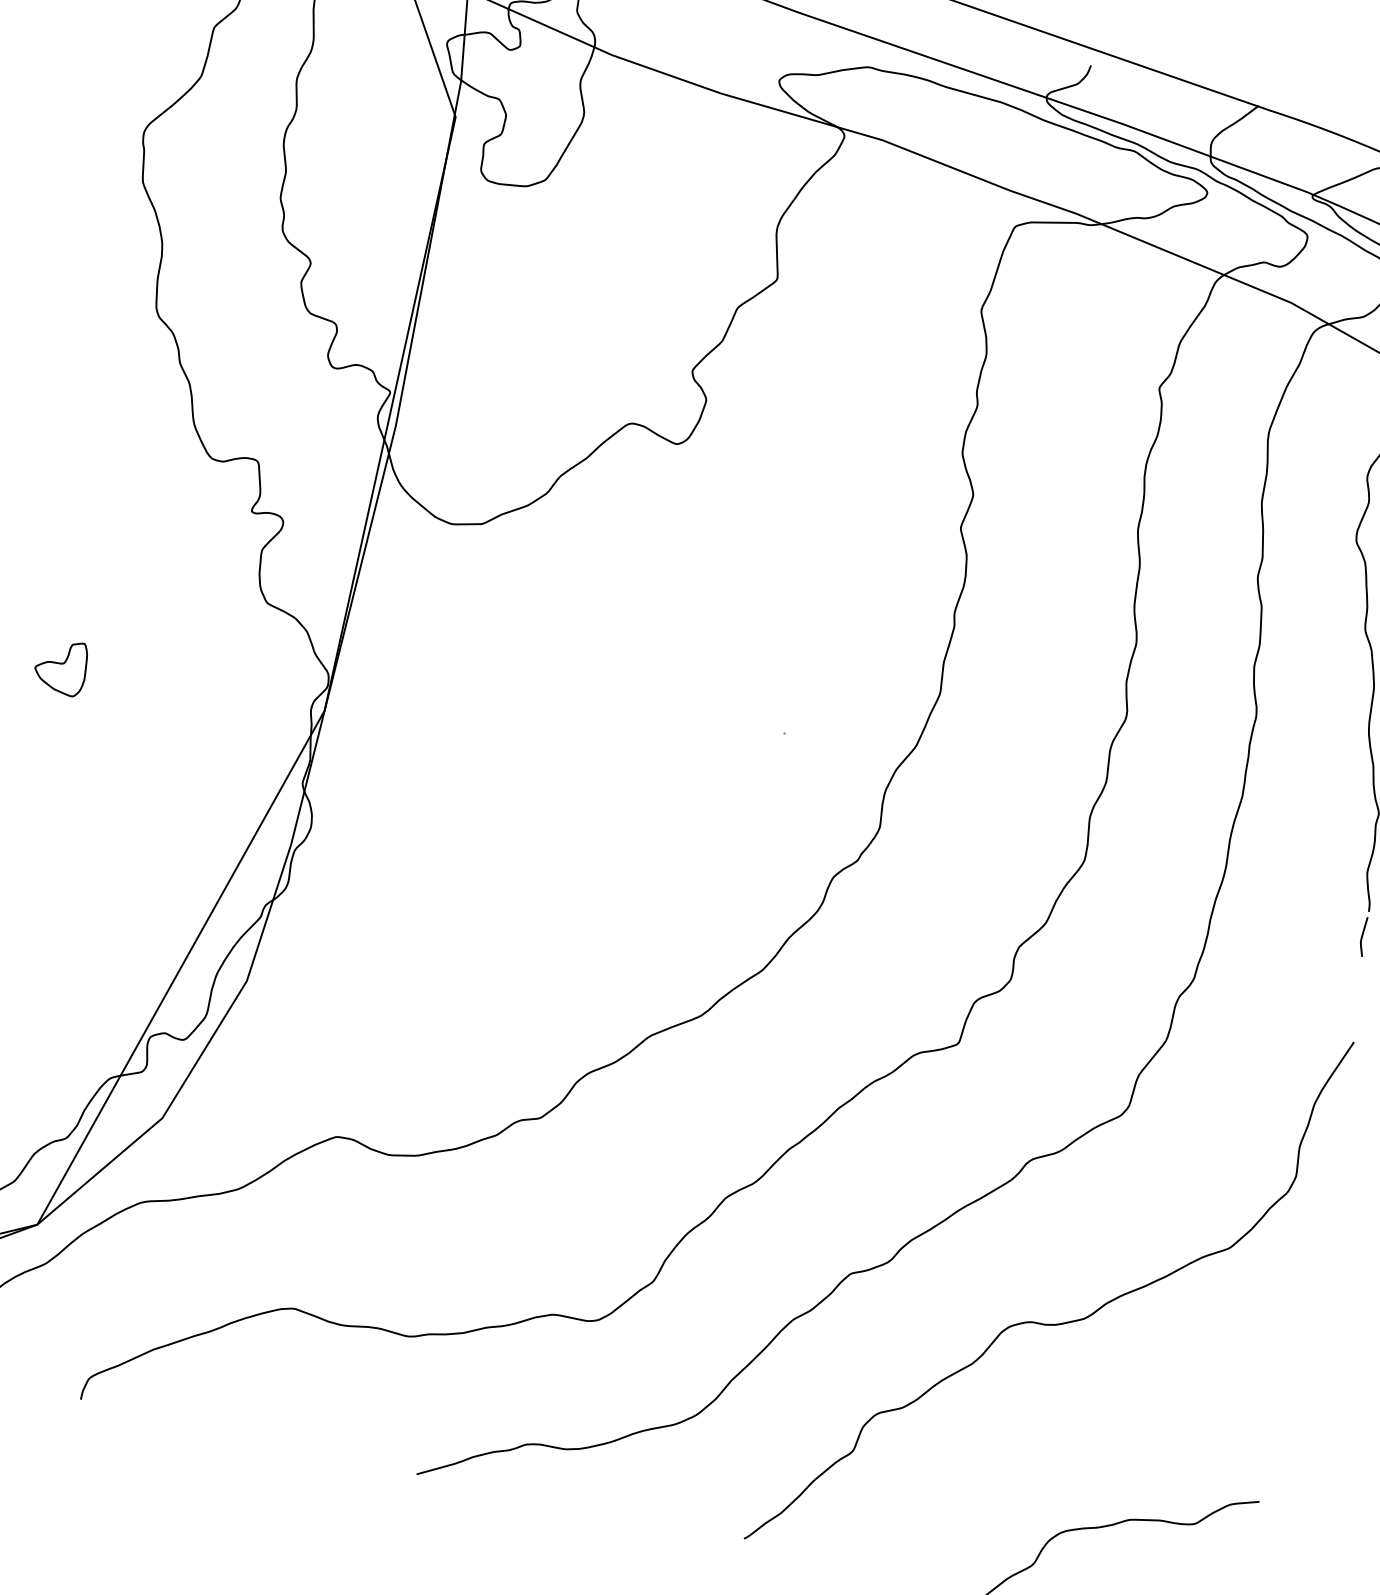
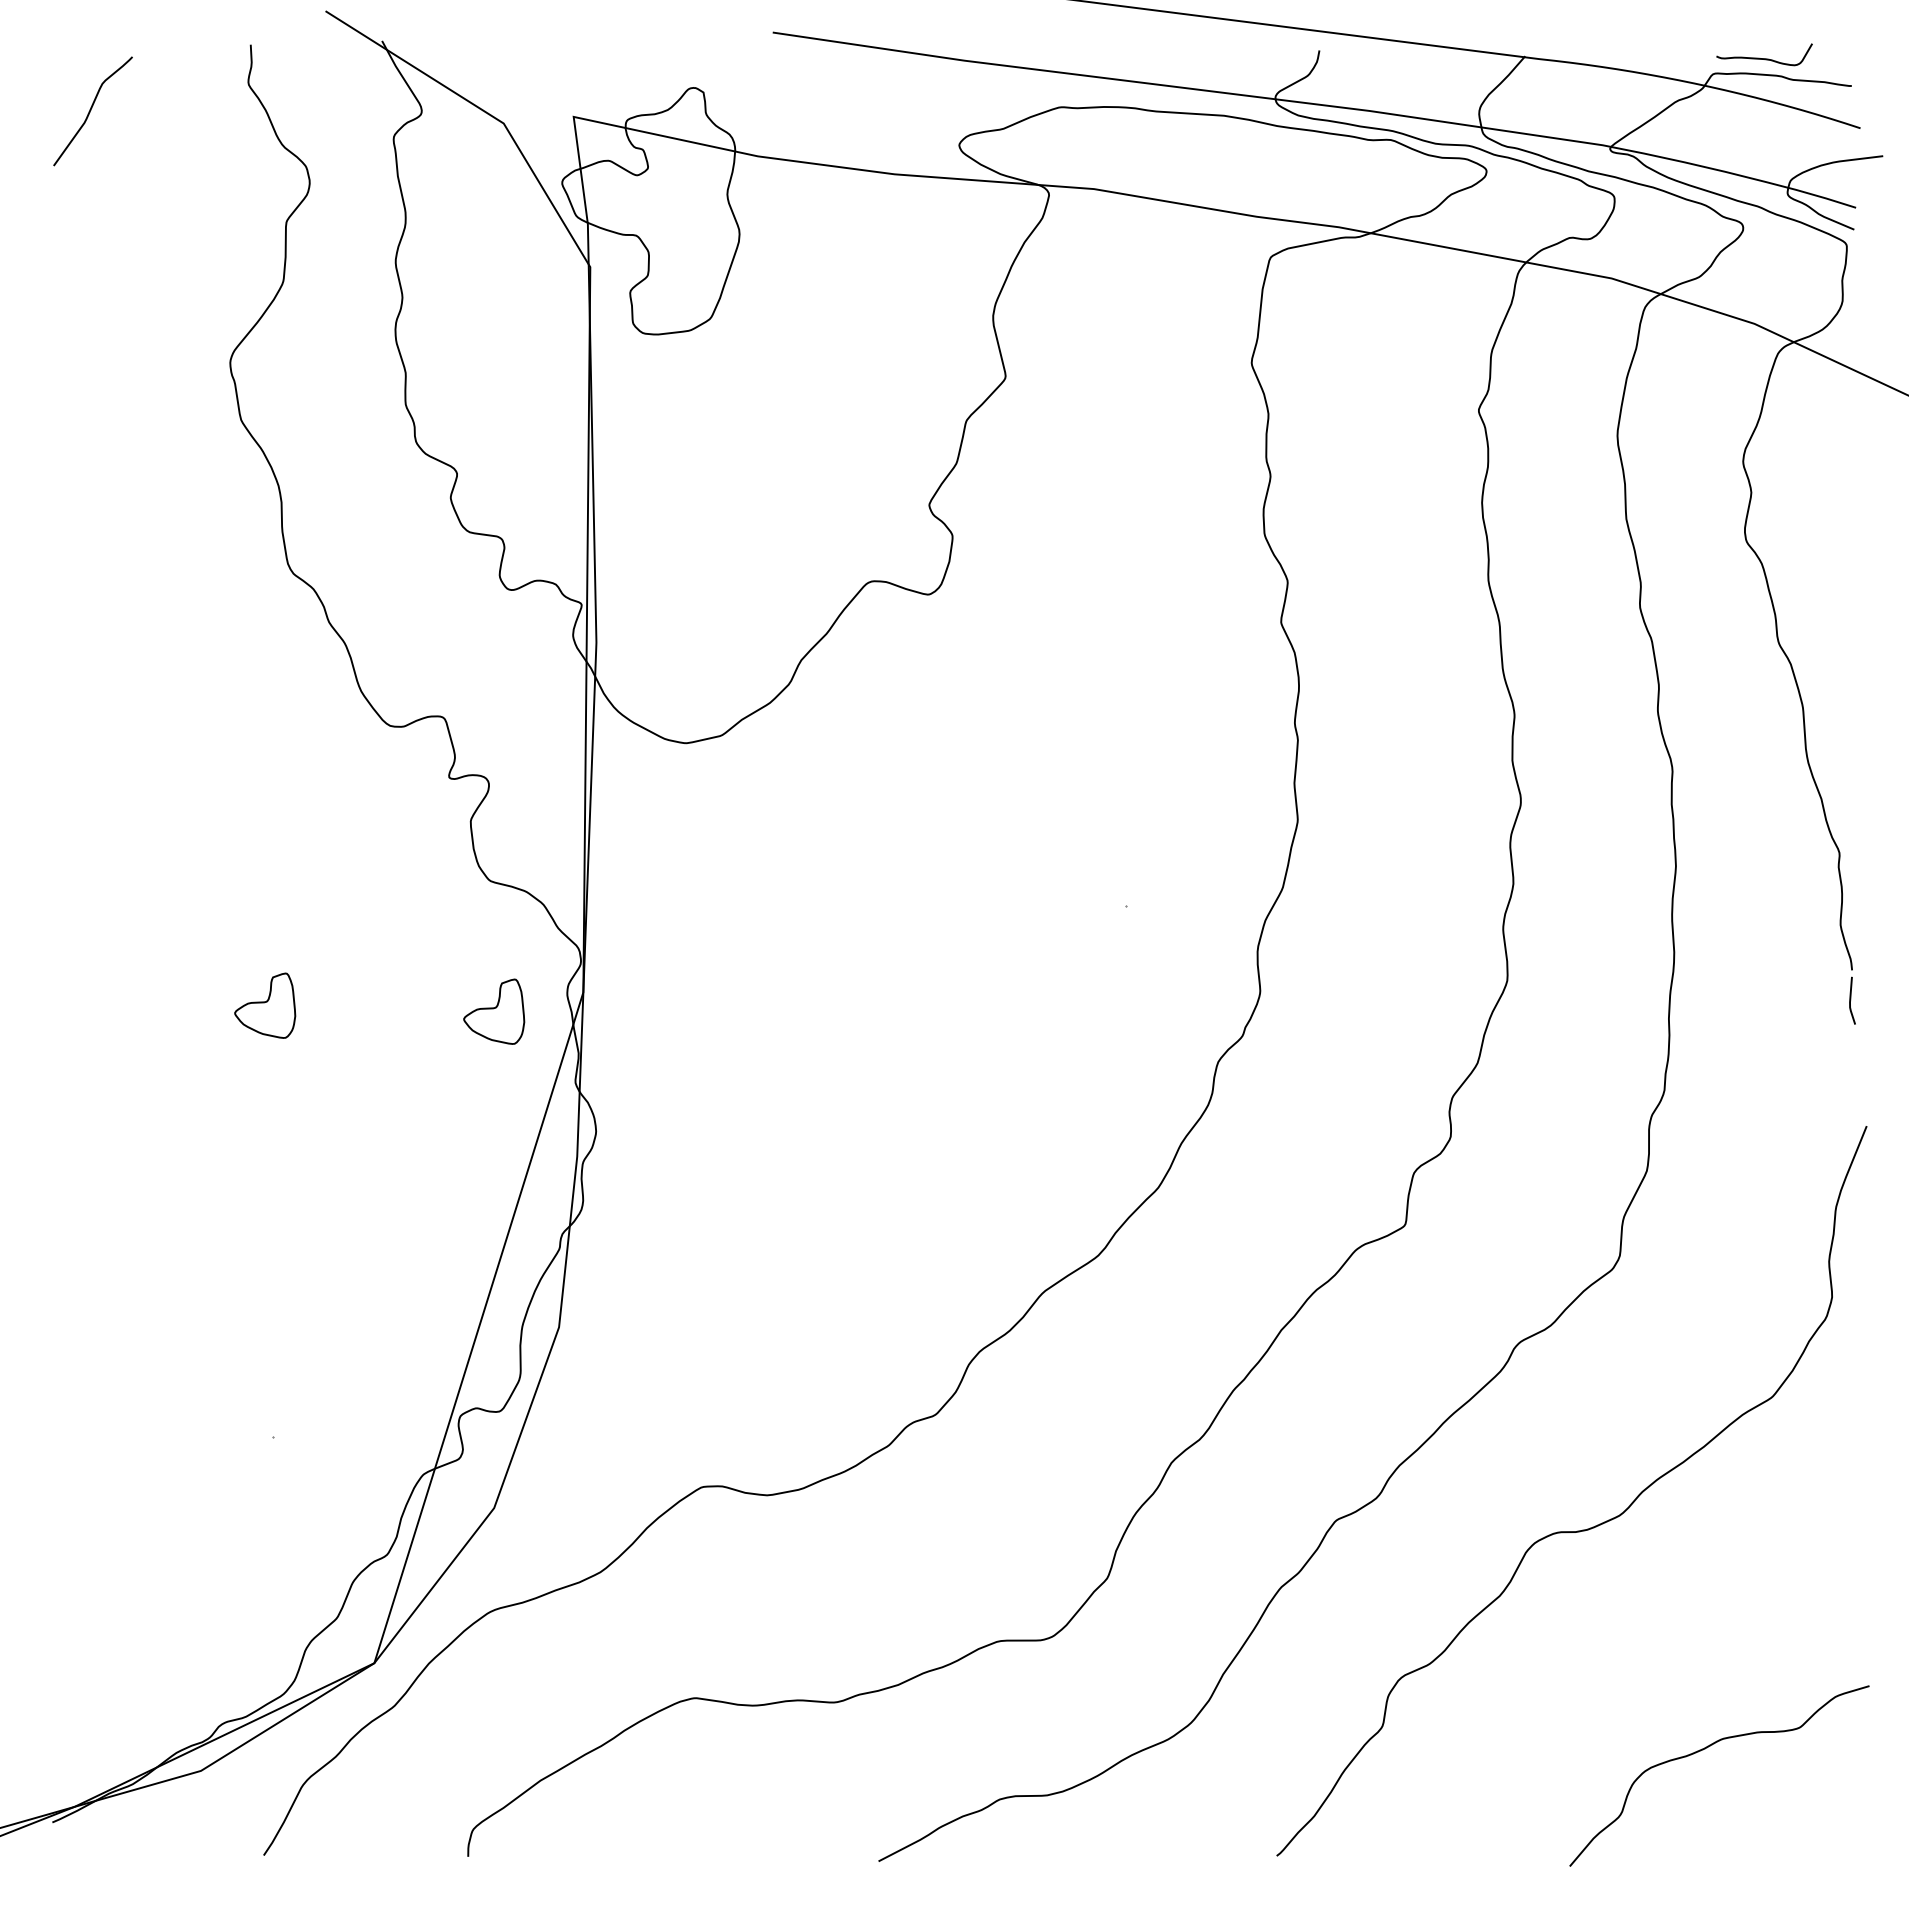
part: (248, 710) -> (494, 1011), added

